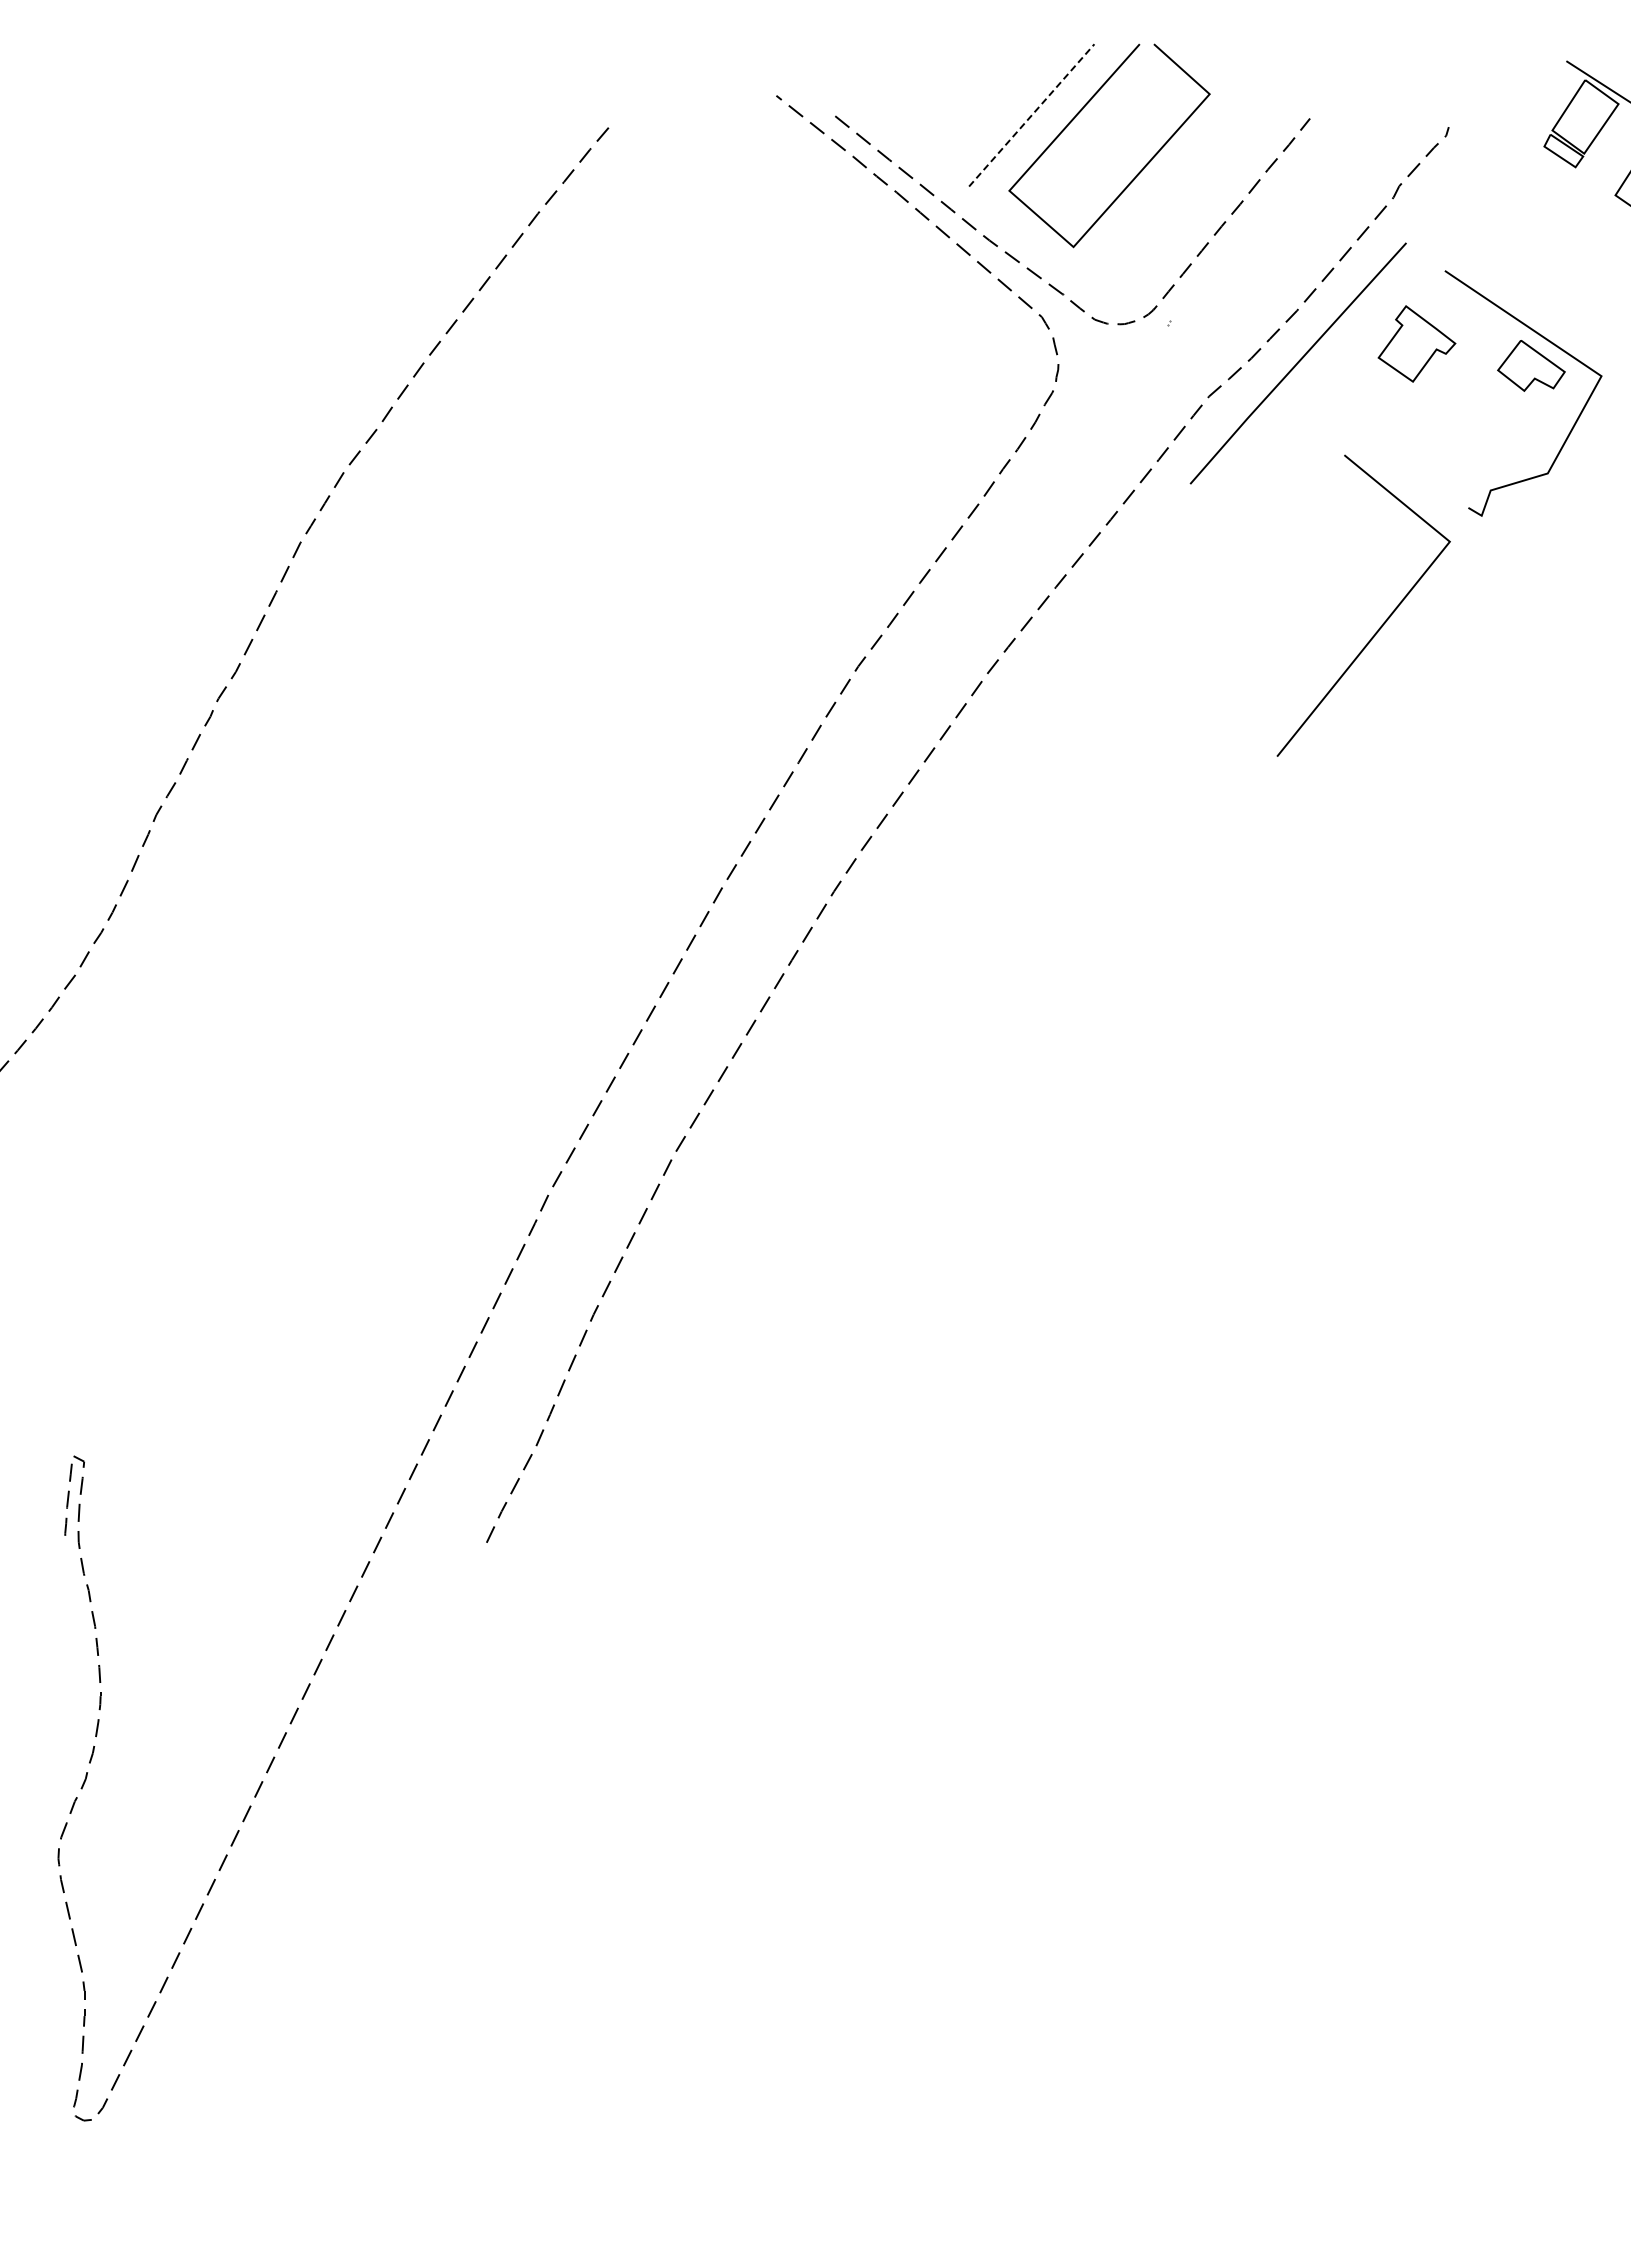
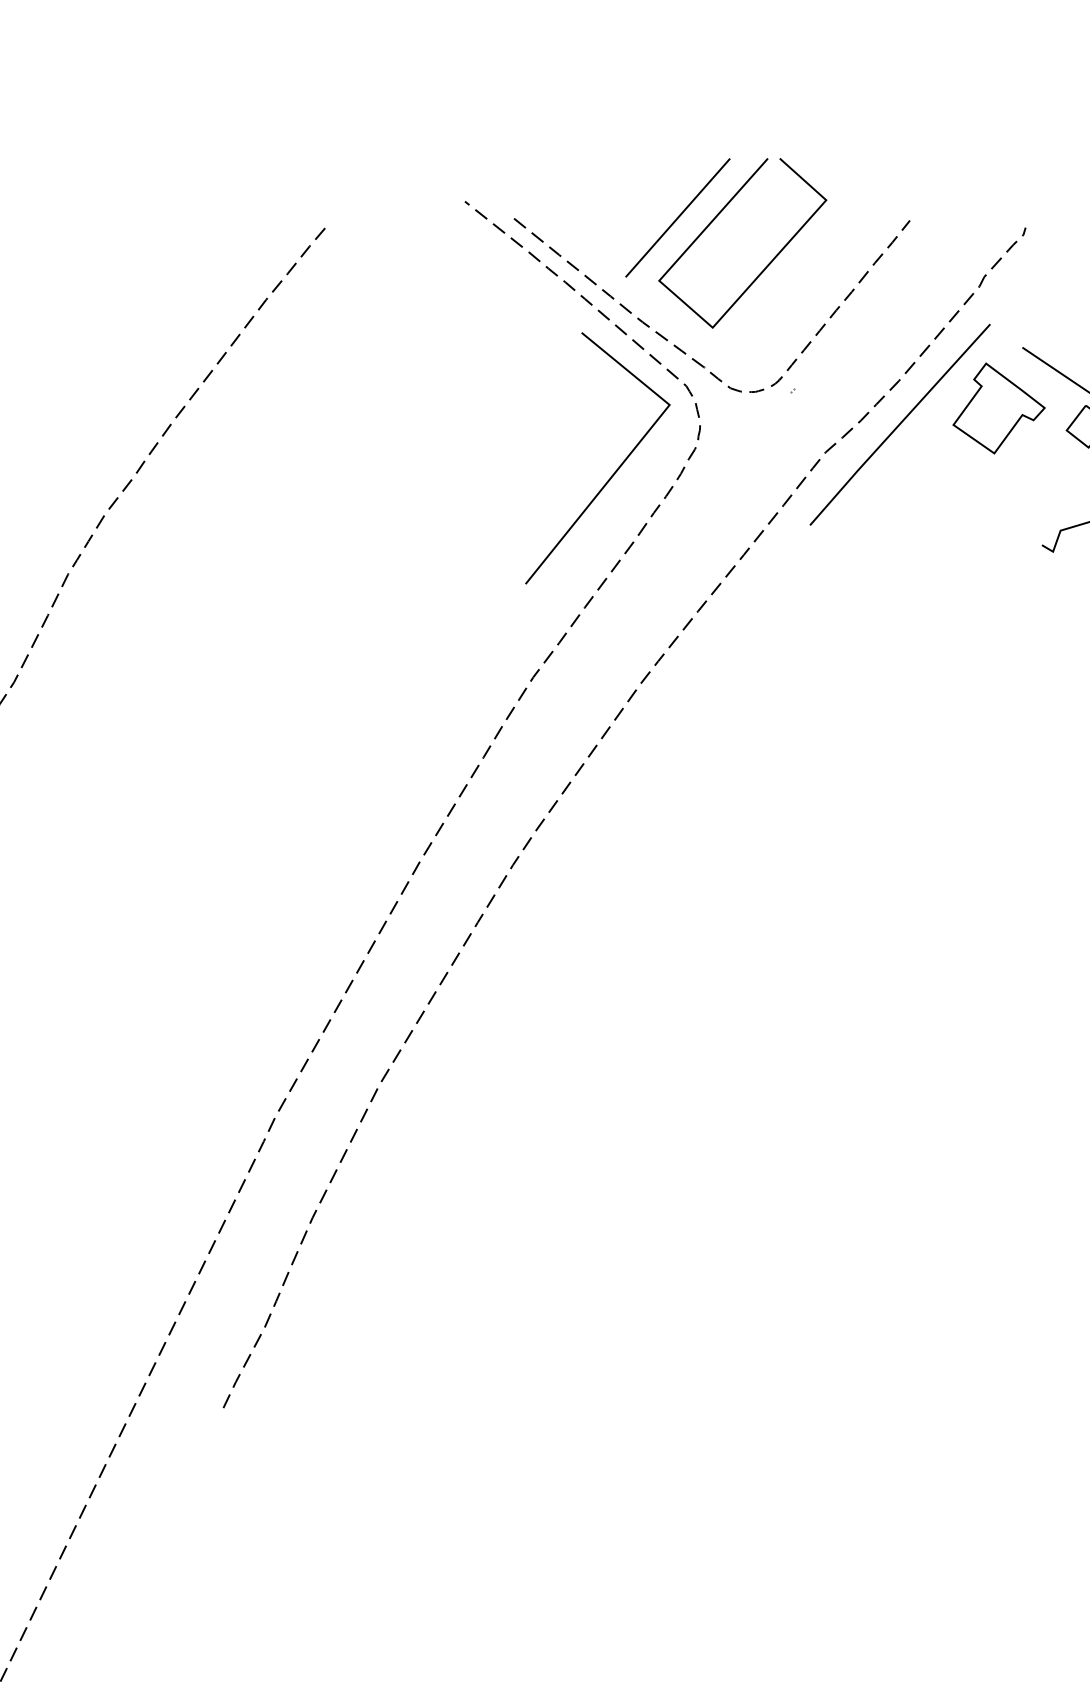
line: (1031, 115) -> (677, 217), dashed -> solid
part: (1416, 343) -> (998, 408), size x1.43
line: (1382, 623) -> (613, 473), moved

